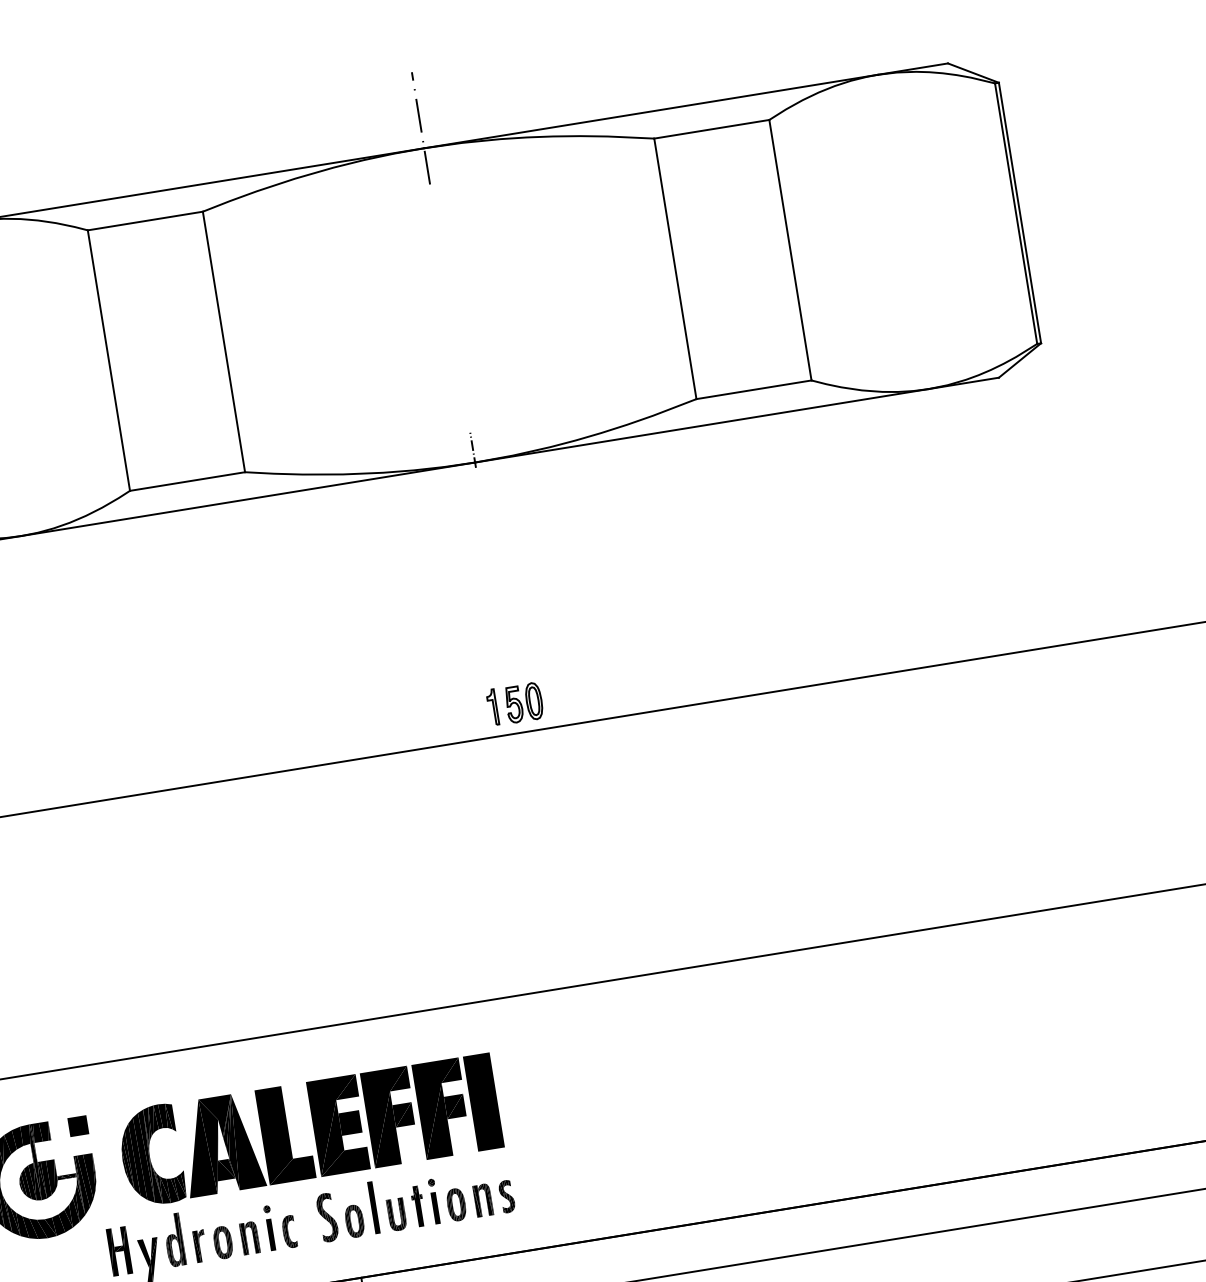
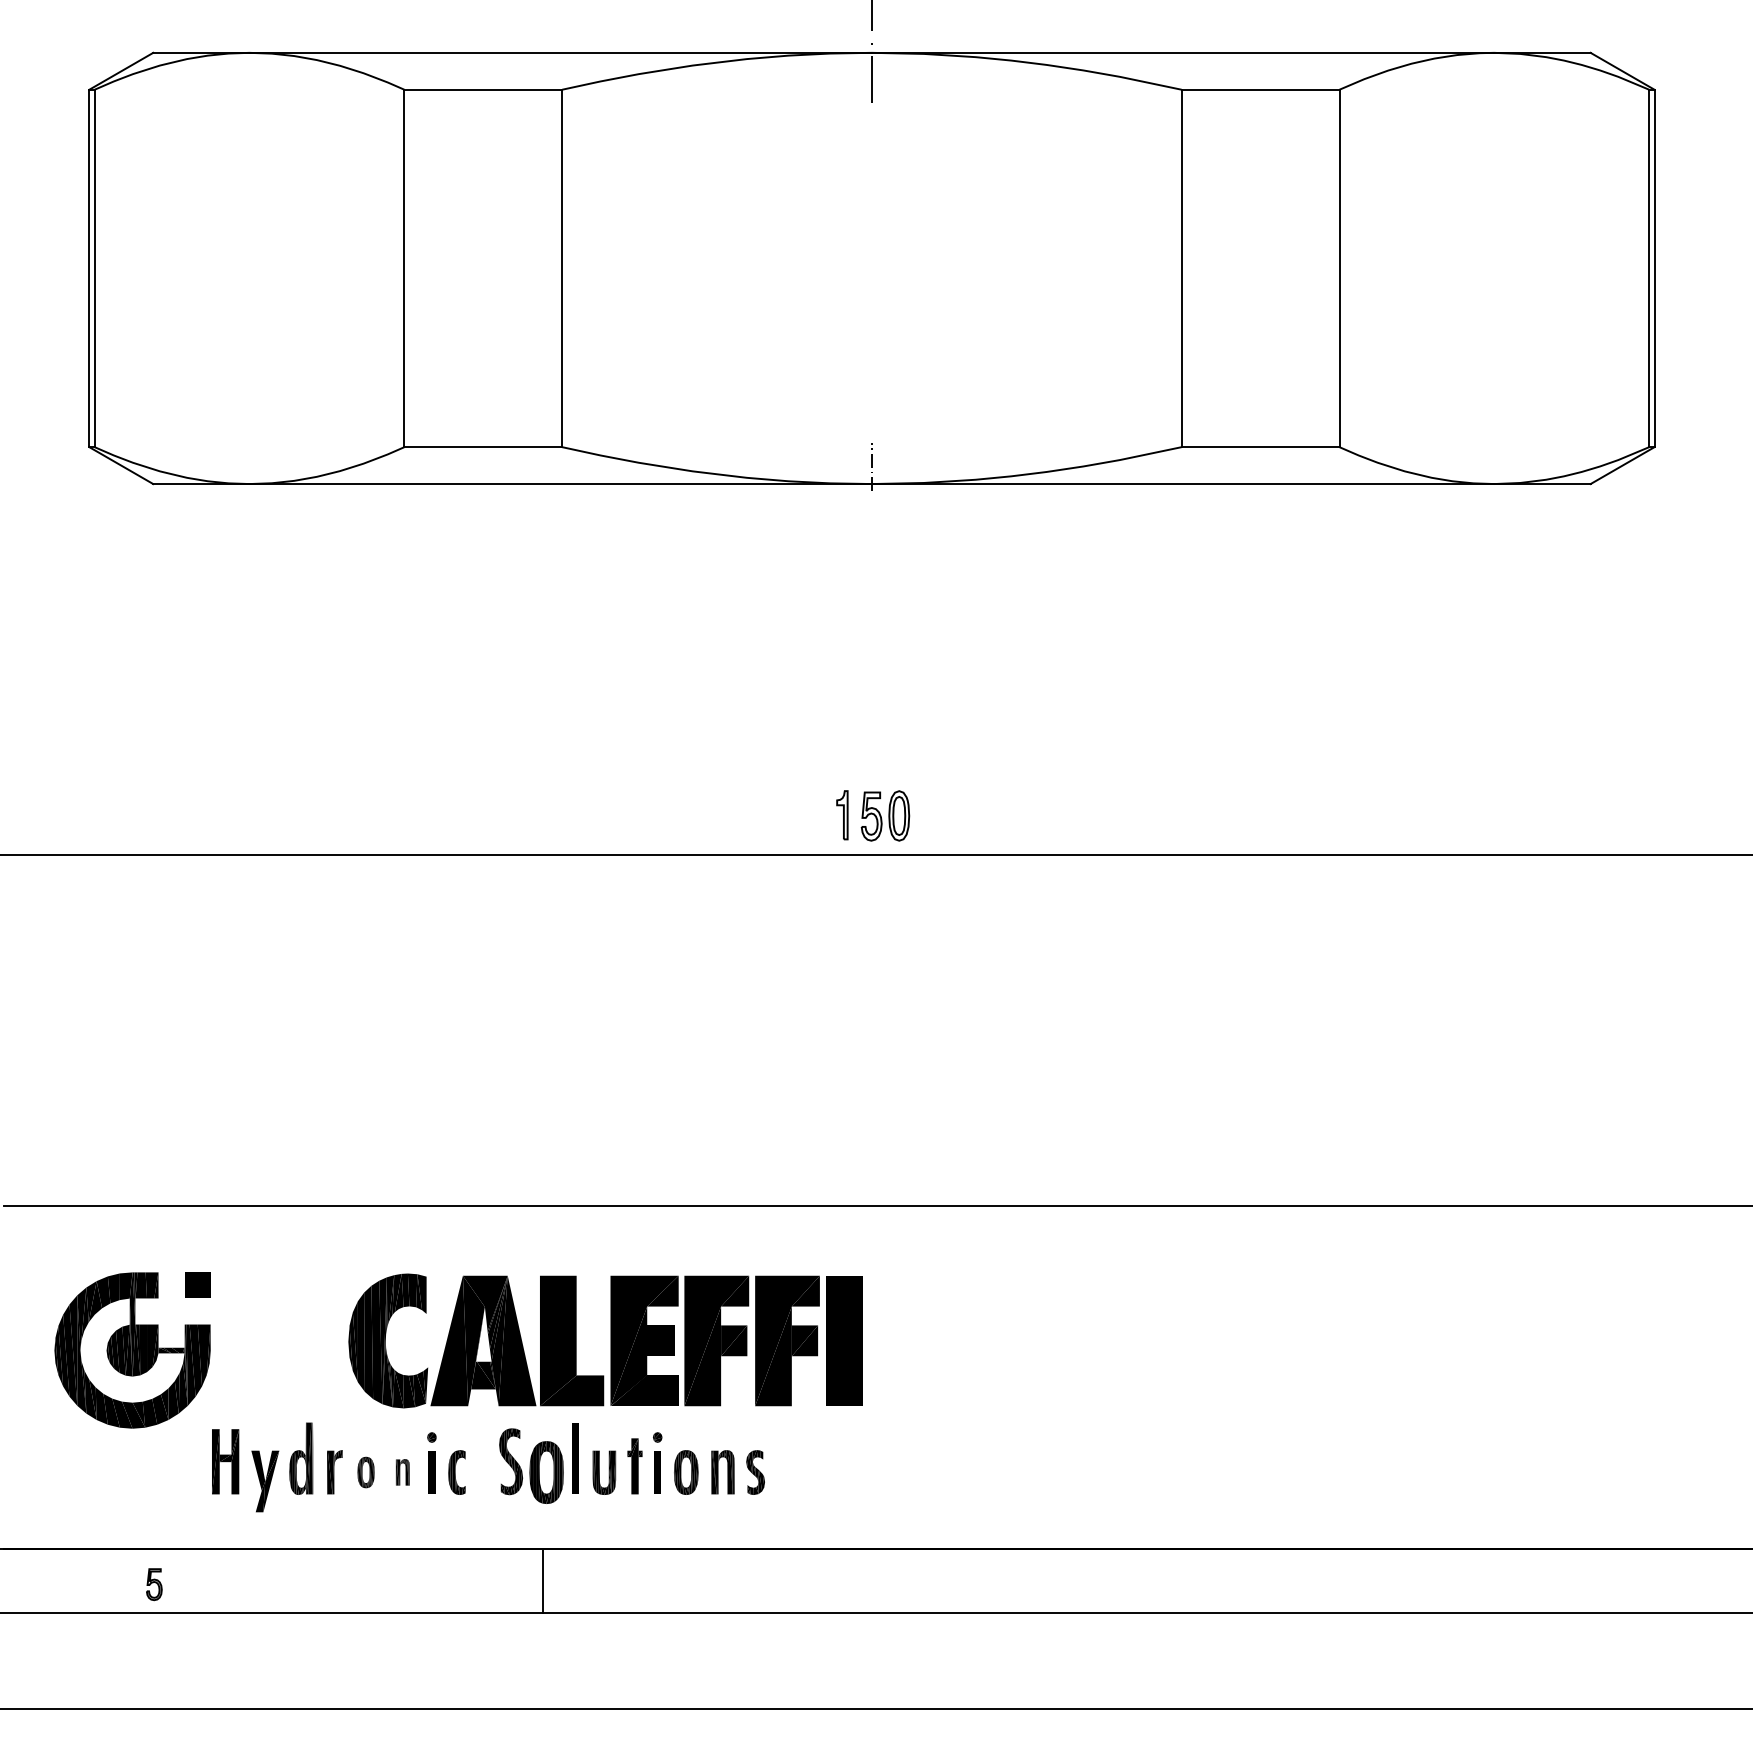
part: (309, 1129) -> (605, 1340), moved
part: (354, 1221) -> (546, 1472), size x1.4
part: (249, 1238) -> (402, 1472), size x0.6
part: (222, 1242) -> (365, 1472), size x0.7

